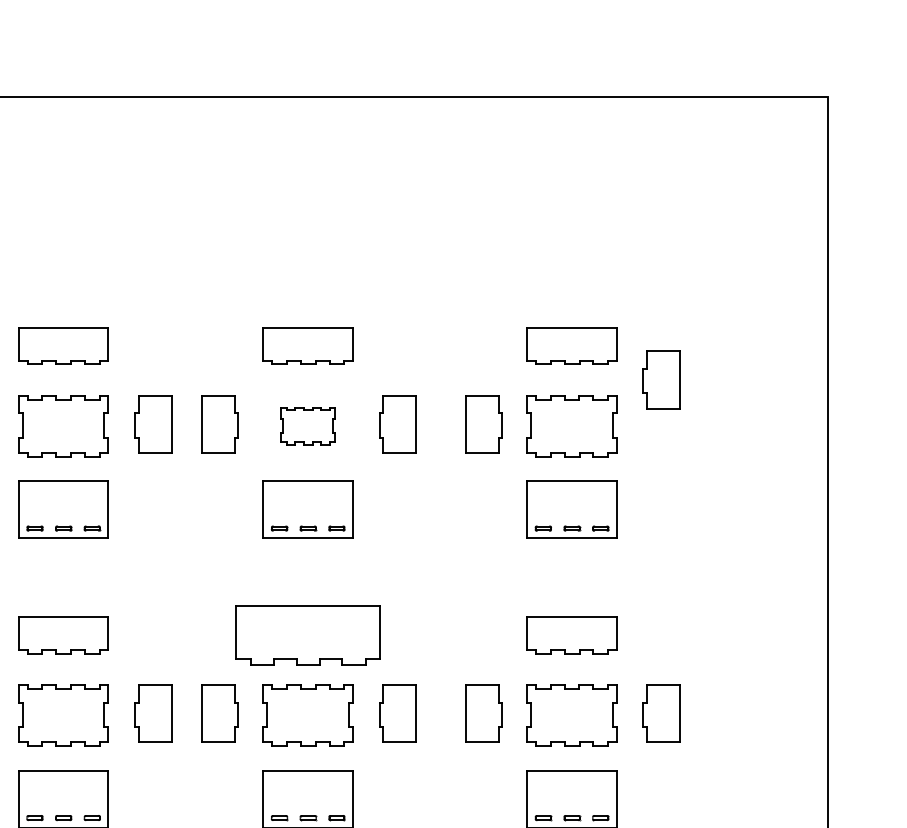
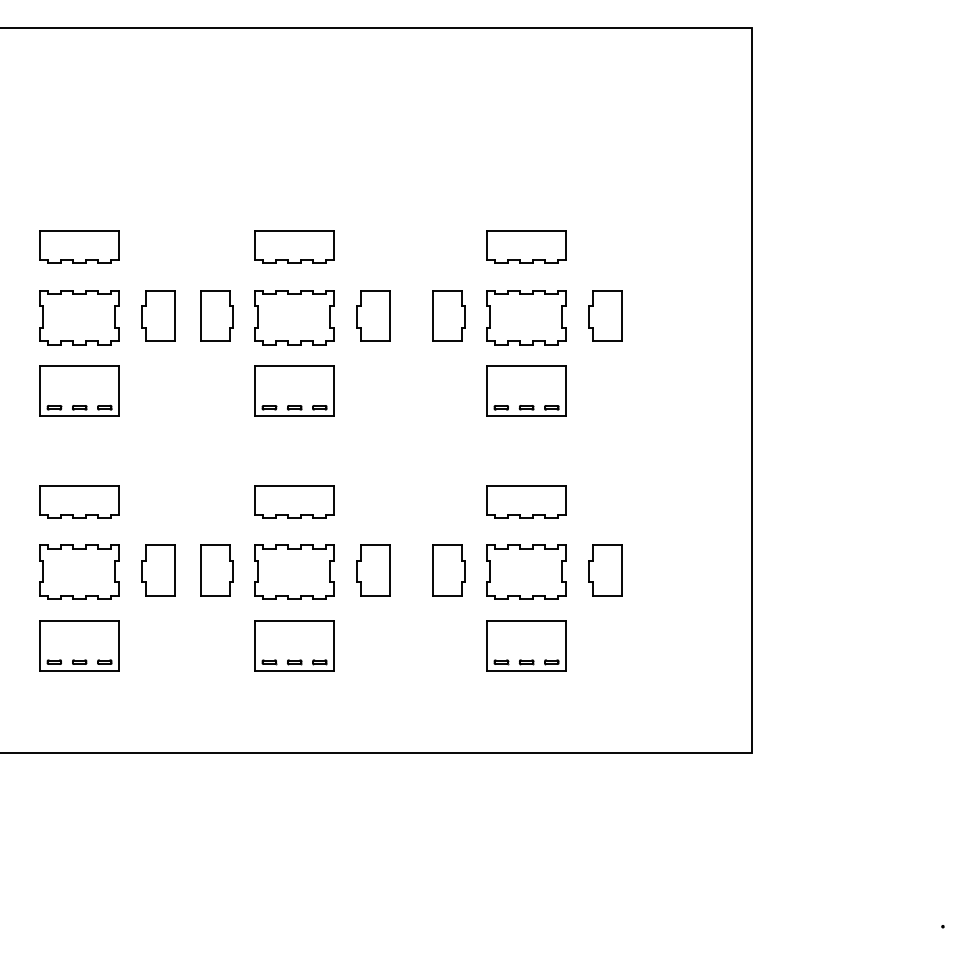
part: (661, 379) -> (605, 315), moved
part: (308, 425) -> (294, 317), size x1.67
part: (308, 635) -> (294, 501), size x0.62

